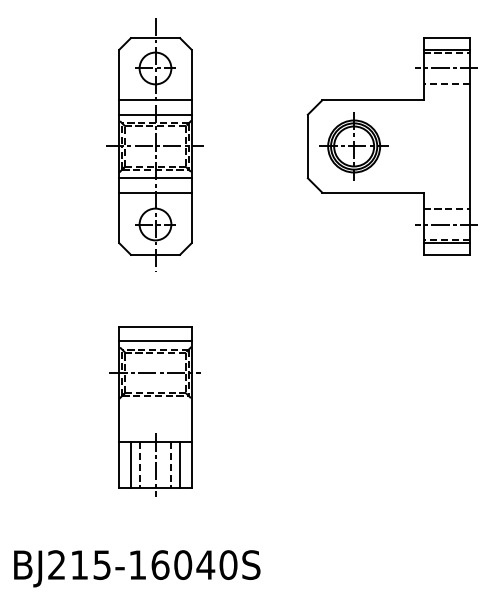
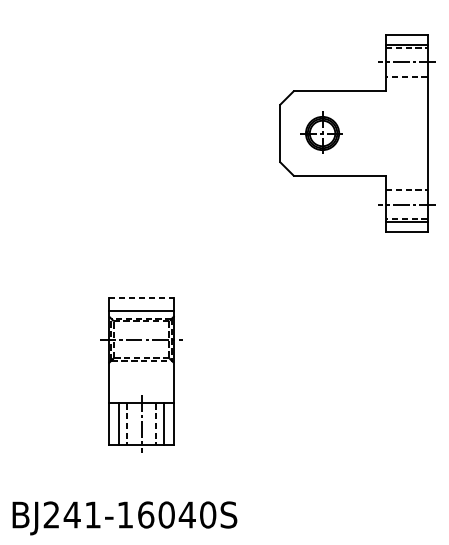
part: (154, 144) -> (140, 131), removed
part: (353, 146) -> (322, 133), size x0.7
line: (155, 326) -> (141, 297), solid -> dashed
text: (90, 564) -> (82, 514), BJ215-16040S -> BJ241-16040S

